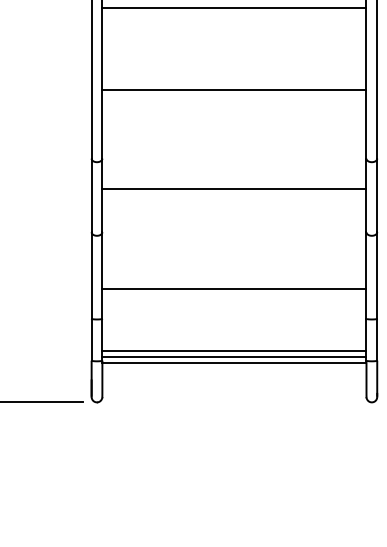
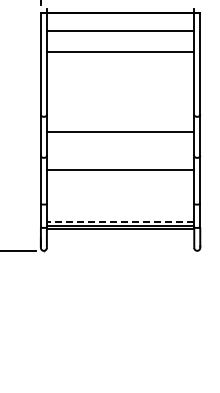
line: (234, 89) -> (120, 52), moved
line: (234, 288) -> (120, 170), moved
line: (234, 349) -> (120, 221), solid -> dashed

